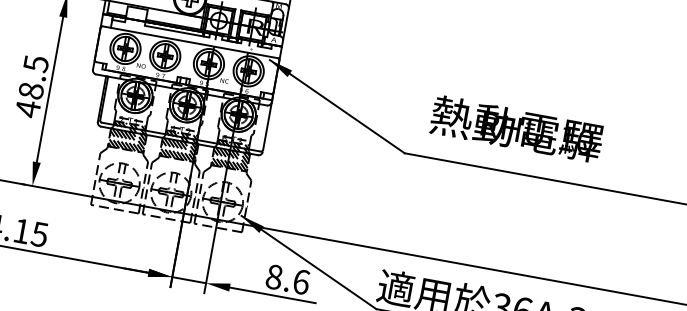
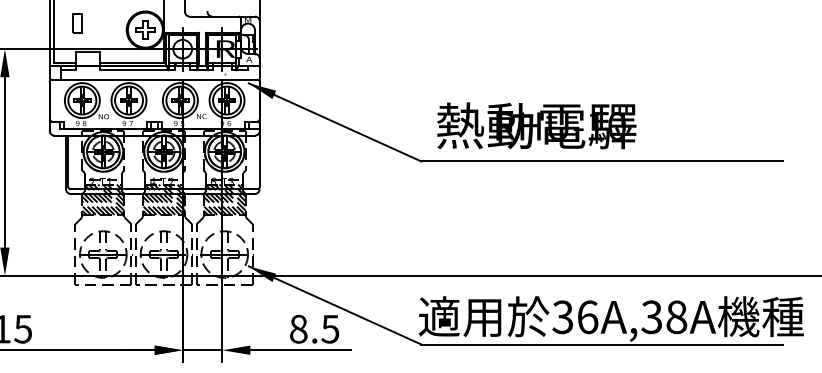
text: (516, 128) -> (536, 125), moved
text: (301, 281) -> (330, 328), 8.6 -> 8.5

